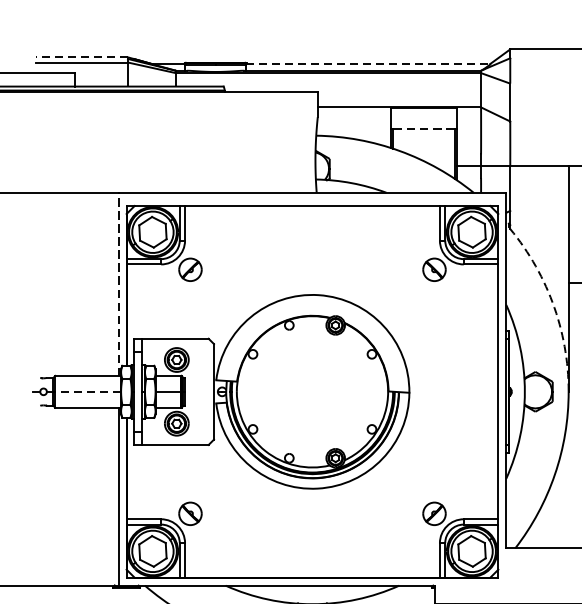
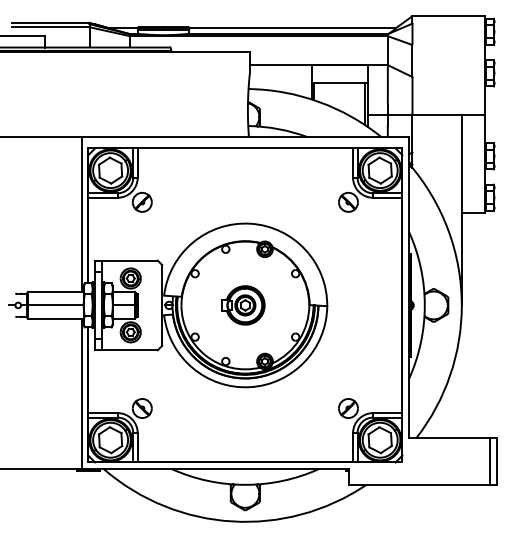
line: (81, 56) -> (50, 22), dashed -> solid
line: (368, 64) -> (292, 28), dashed -> solid
line: (423, 129) -> (339, 83), dashed -> solid
line: (118, 284) -> (81, 214), dashed -> solid
arc: (552, 301) -> (448, 229), dashed -> solid
line: (87, 391) -> (55, 305), dashed -> solid
part: (310, 391) -> (243, 305), added

